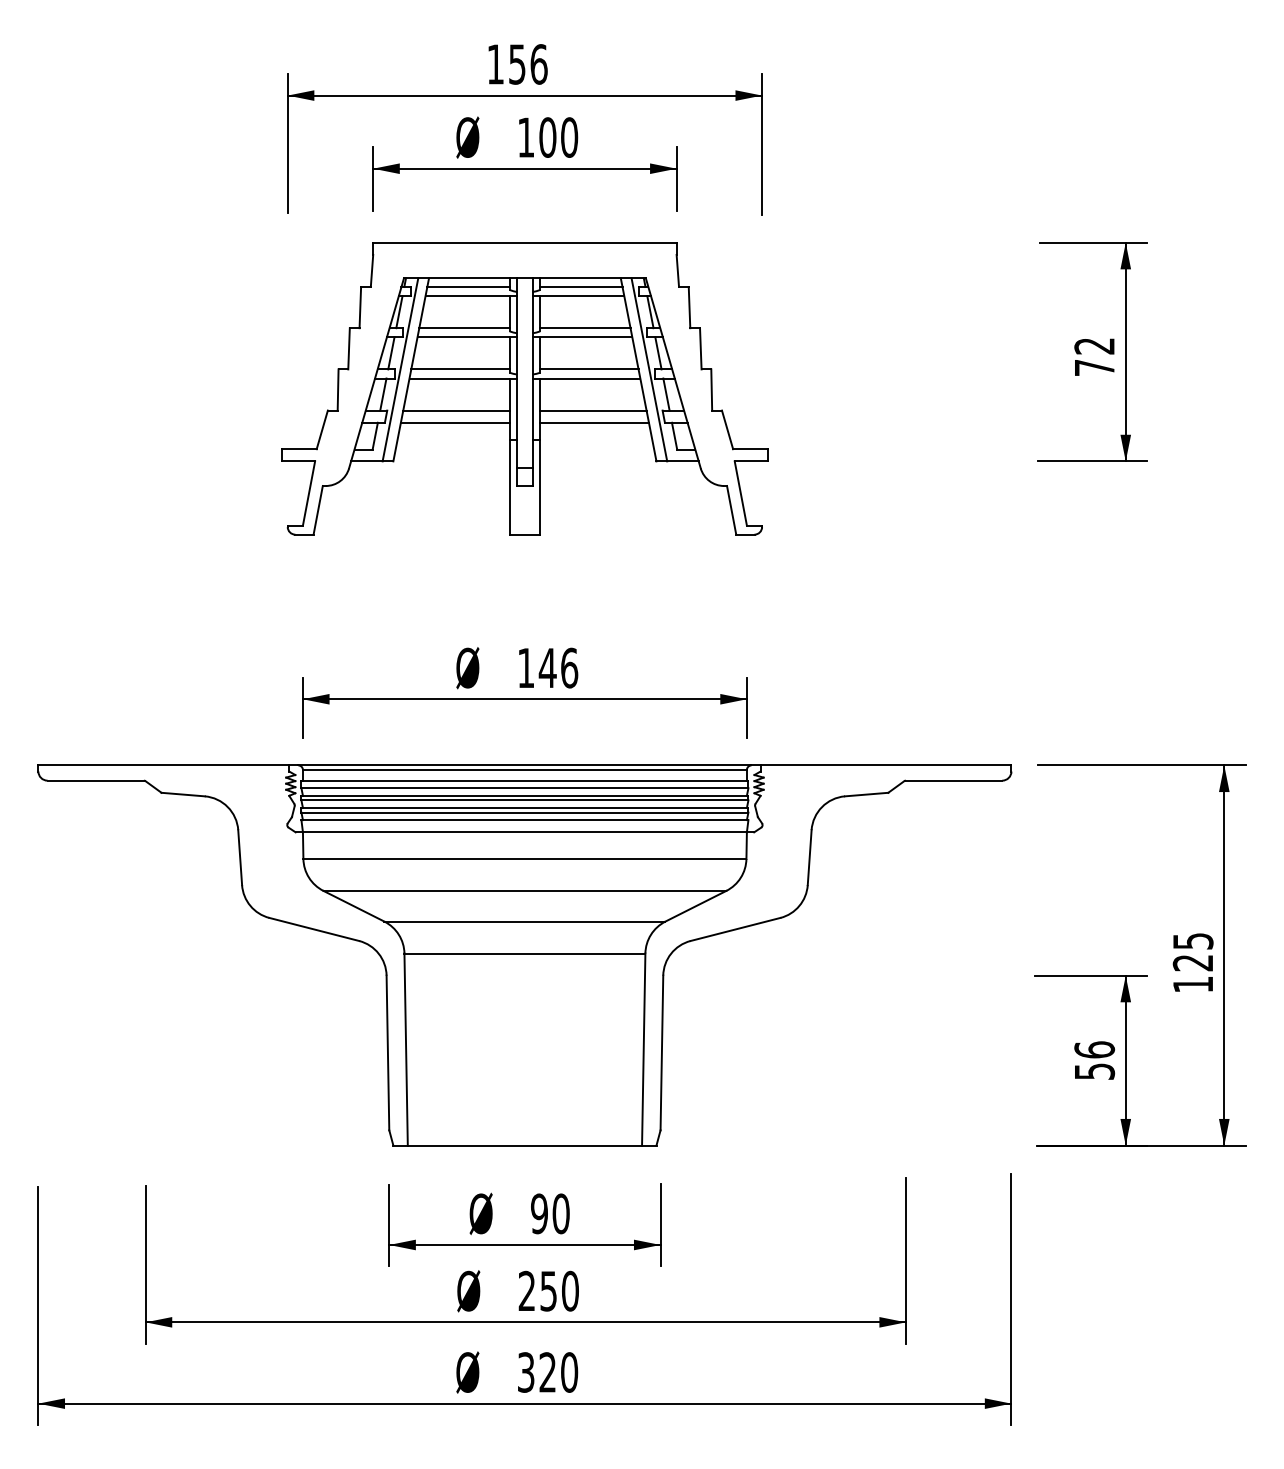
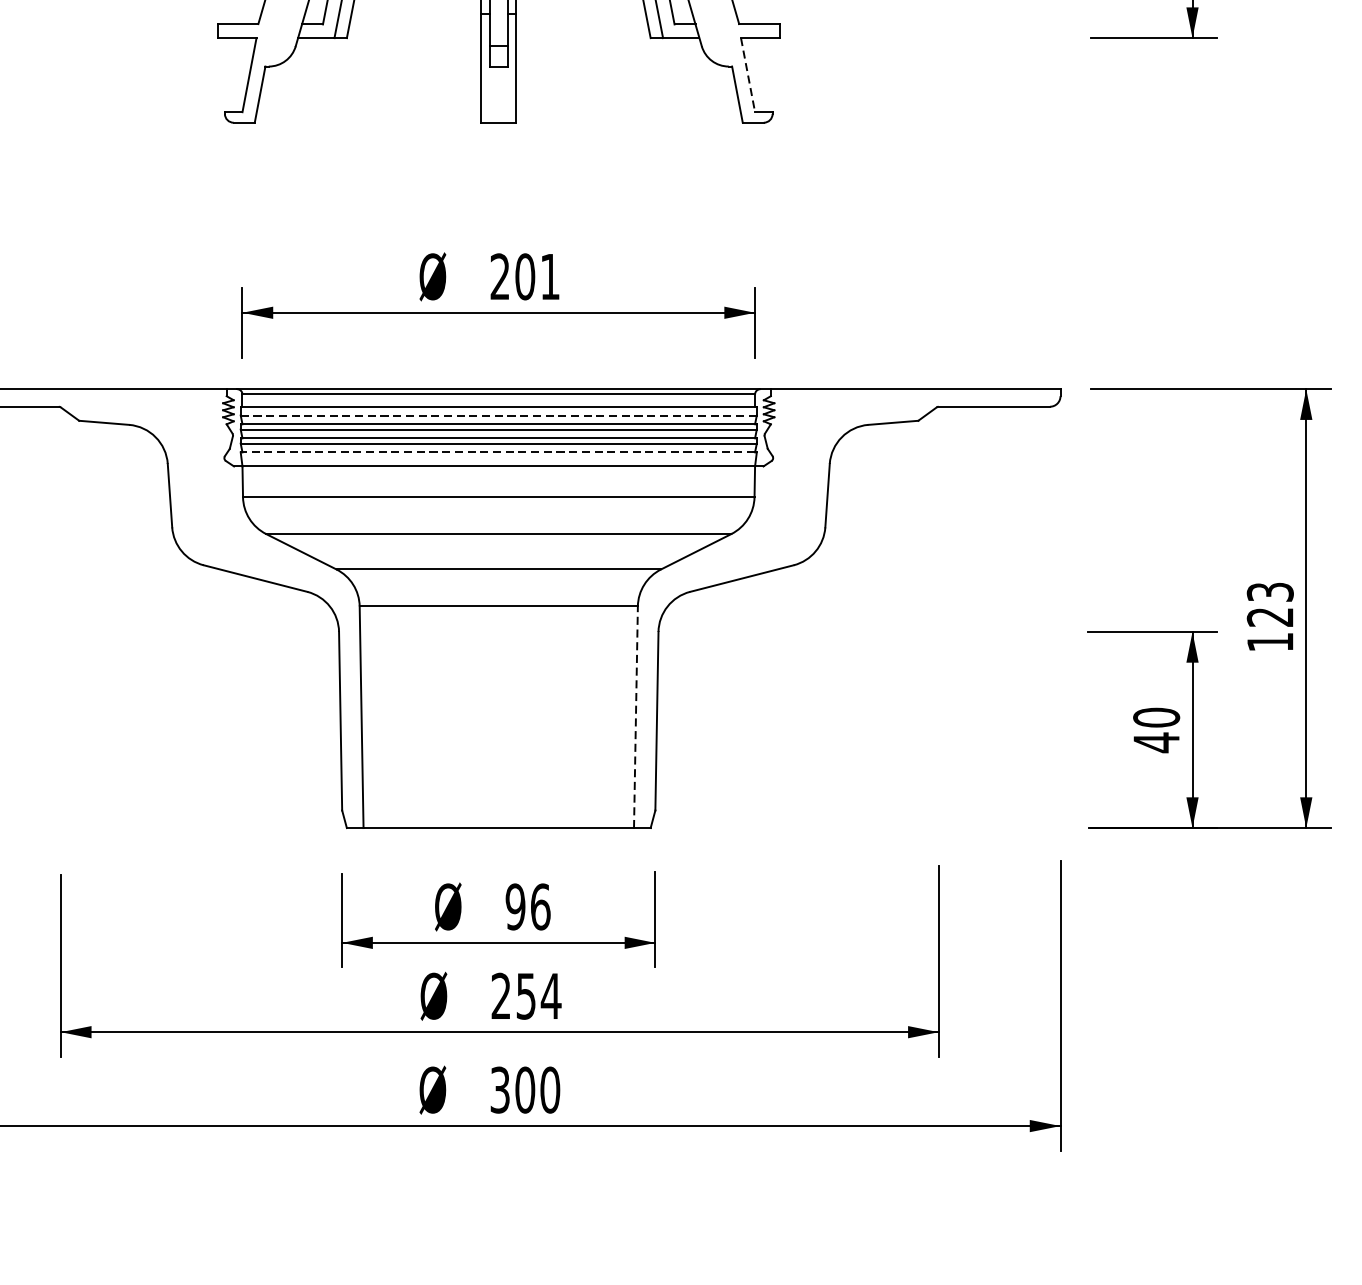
line: (740, 493) -> (747, 75), solid -> dashed
text: (548, 667) -> (525, 276), 146 -> 201
line: (524, 788) -> (498, 415), solid -> dashed
line: (524, 820) -> (498, 452), solid -> dashed
text: (1192, 940) -> (1269, 591), 125 -> 123
line: (643, 1049) -> (635, 717), solid -> dashed
text: (1094, 1060) -> (1156, 729), 56 -> 40
text: (560, 1213) -> (539, 906), 90 -> 96
text: (570, 1290) -> (551, 995), 250 -> 254
text: (547, 1372) -> (524, 1090), 320 -> 300

